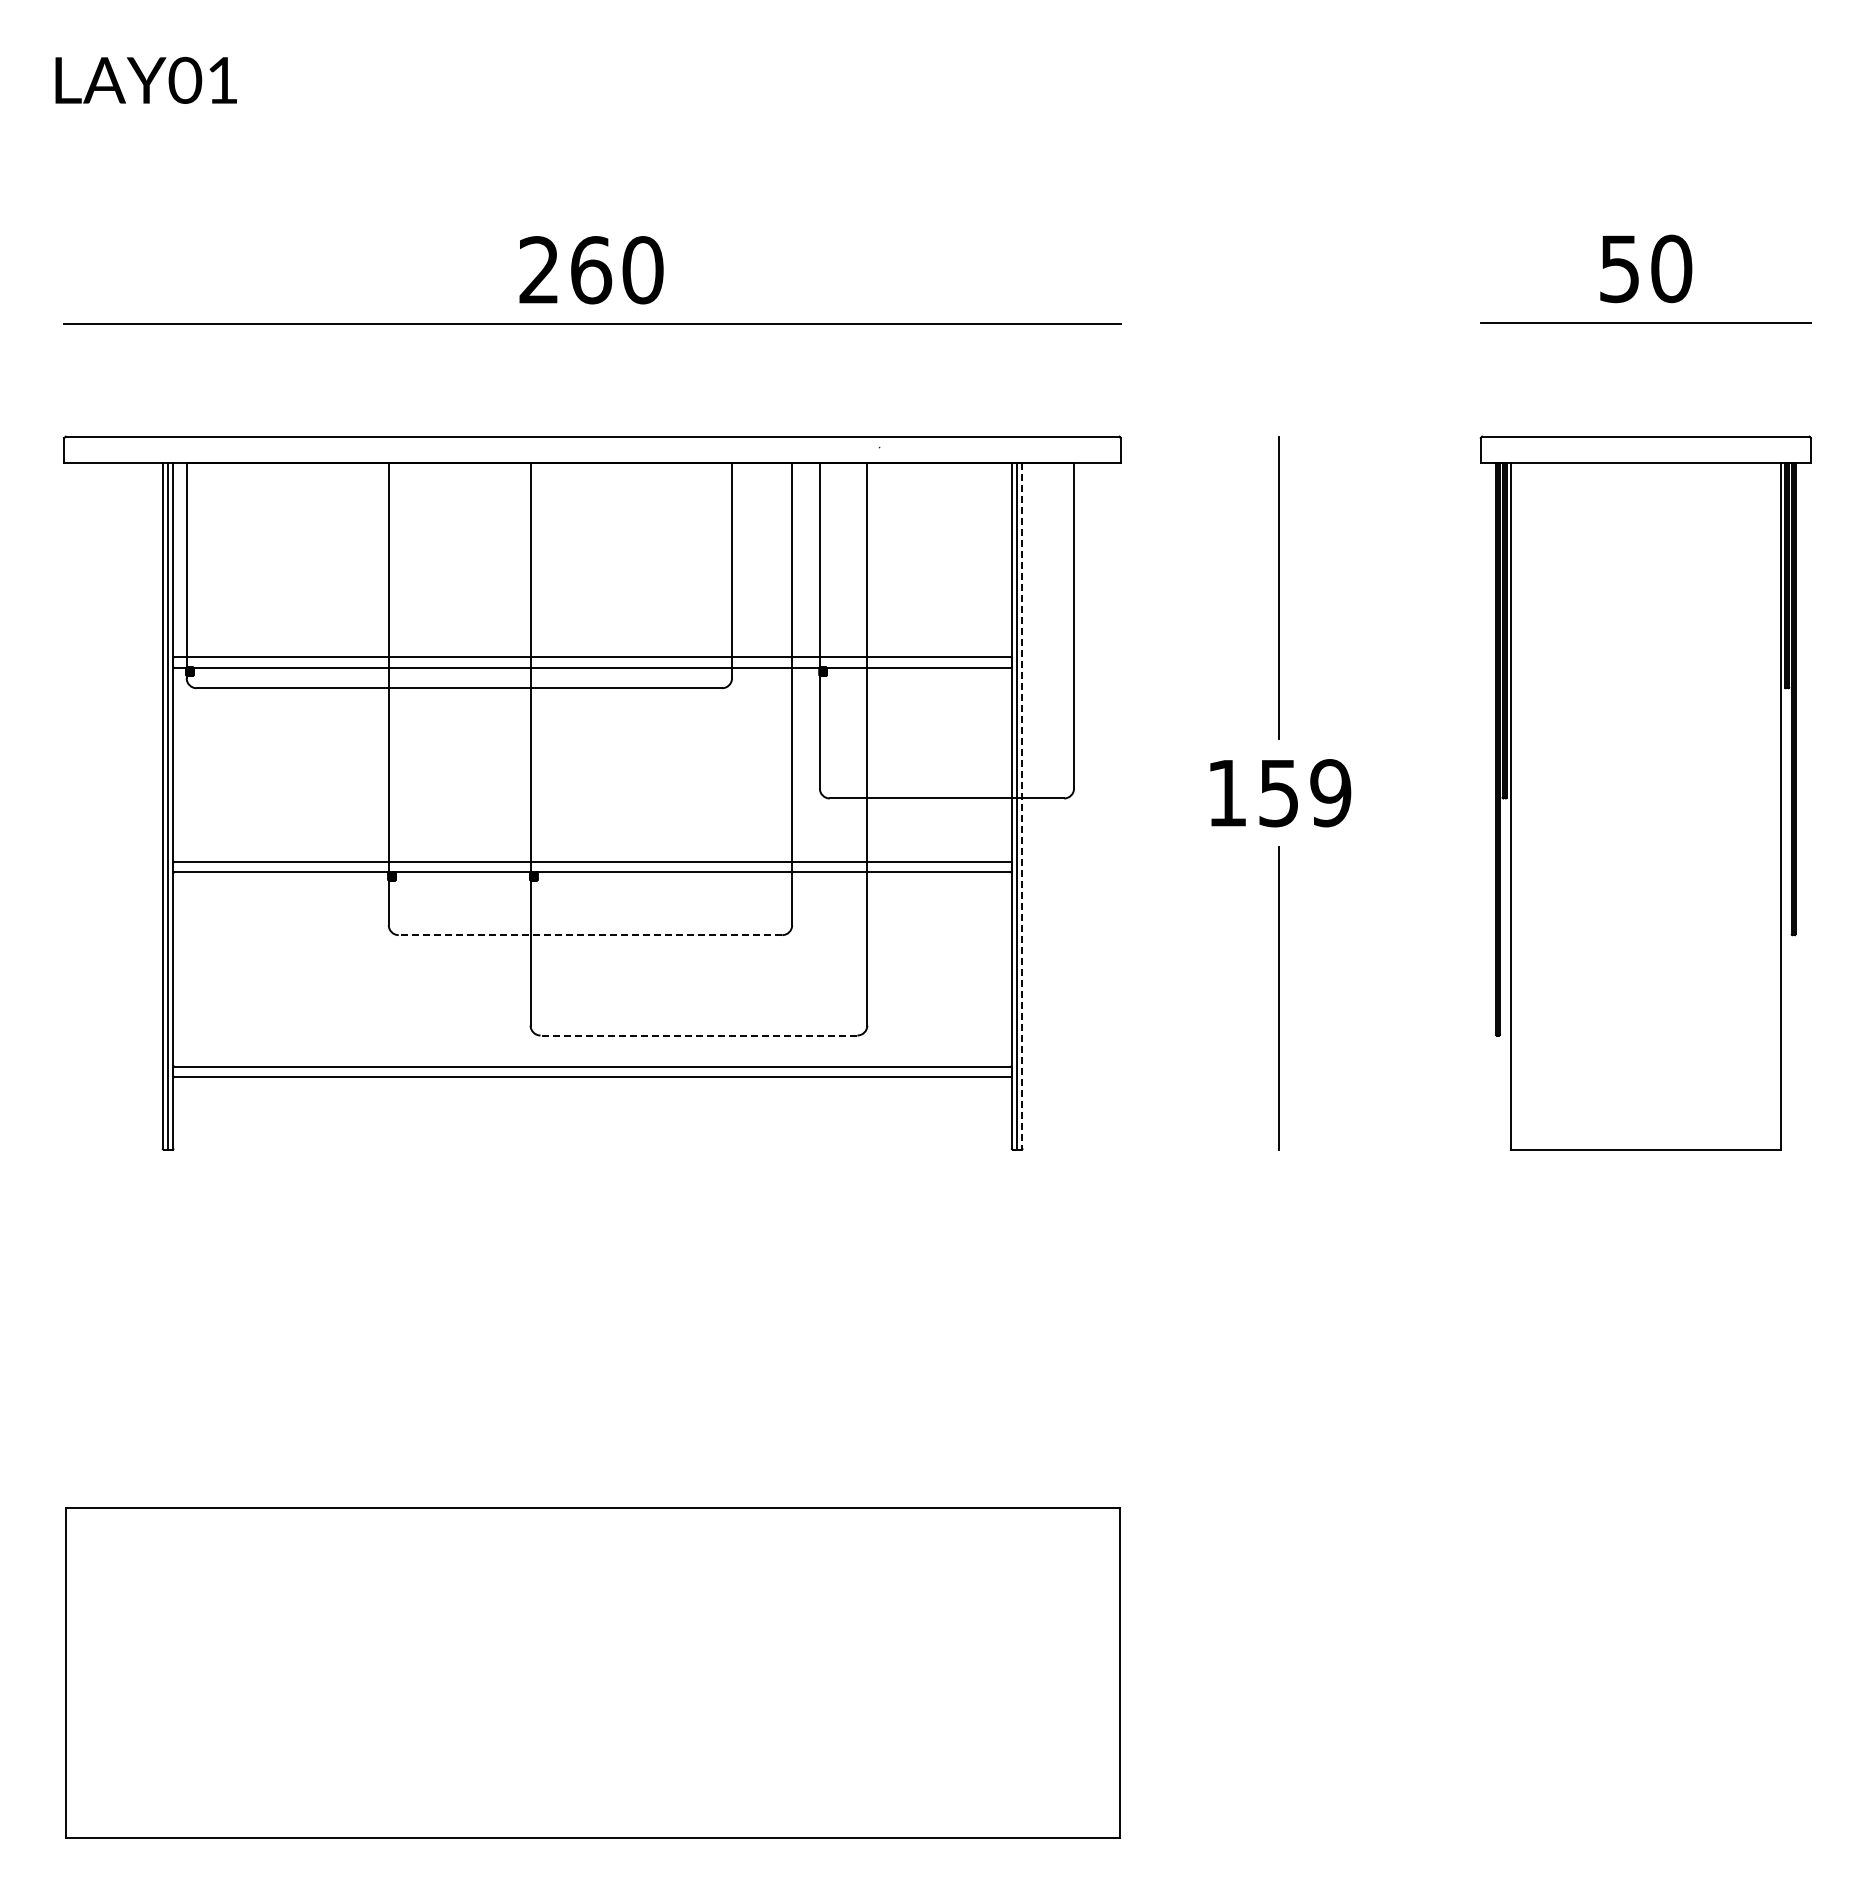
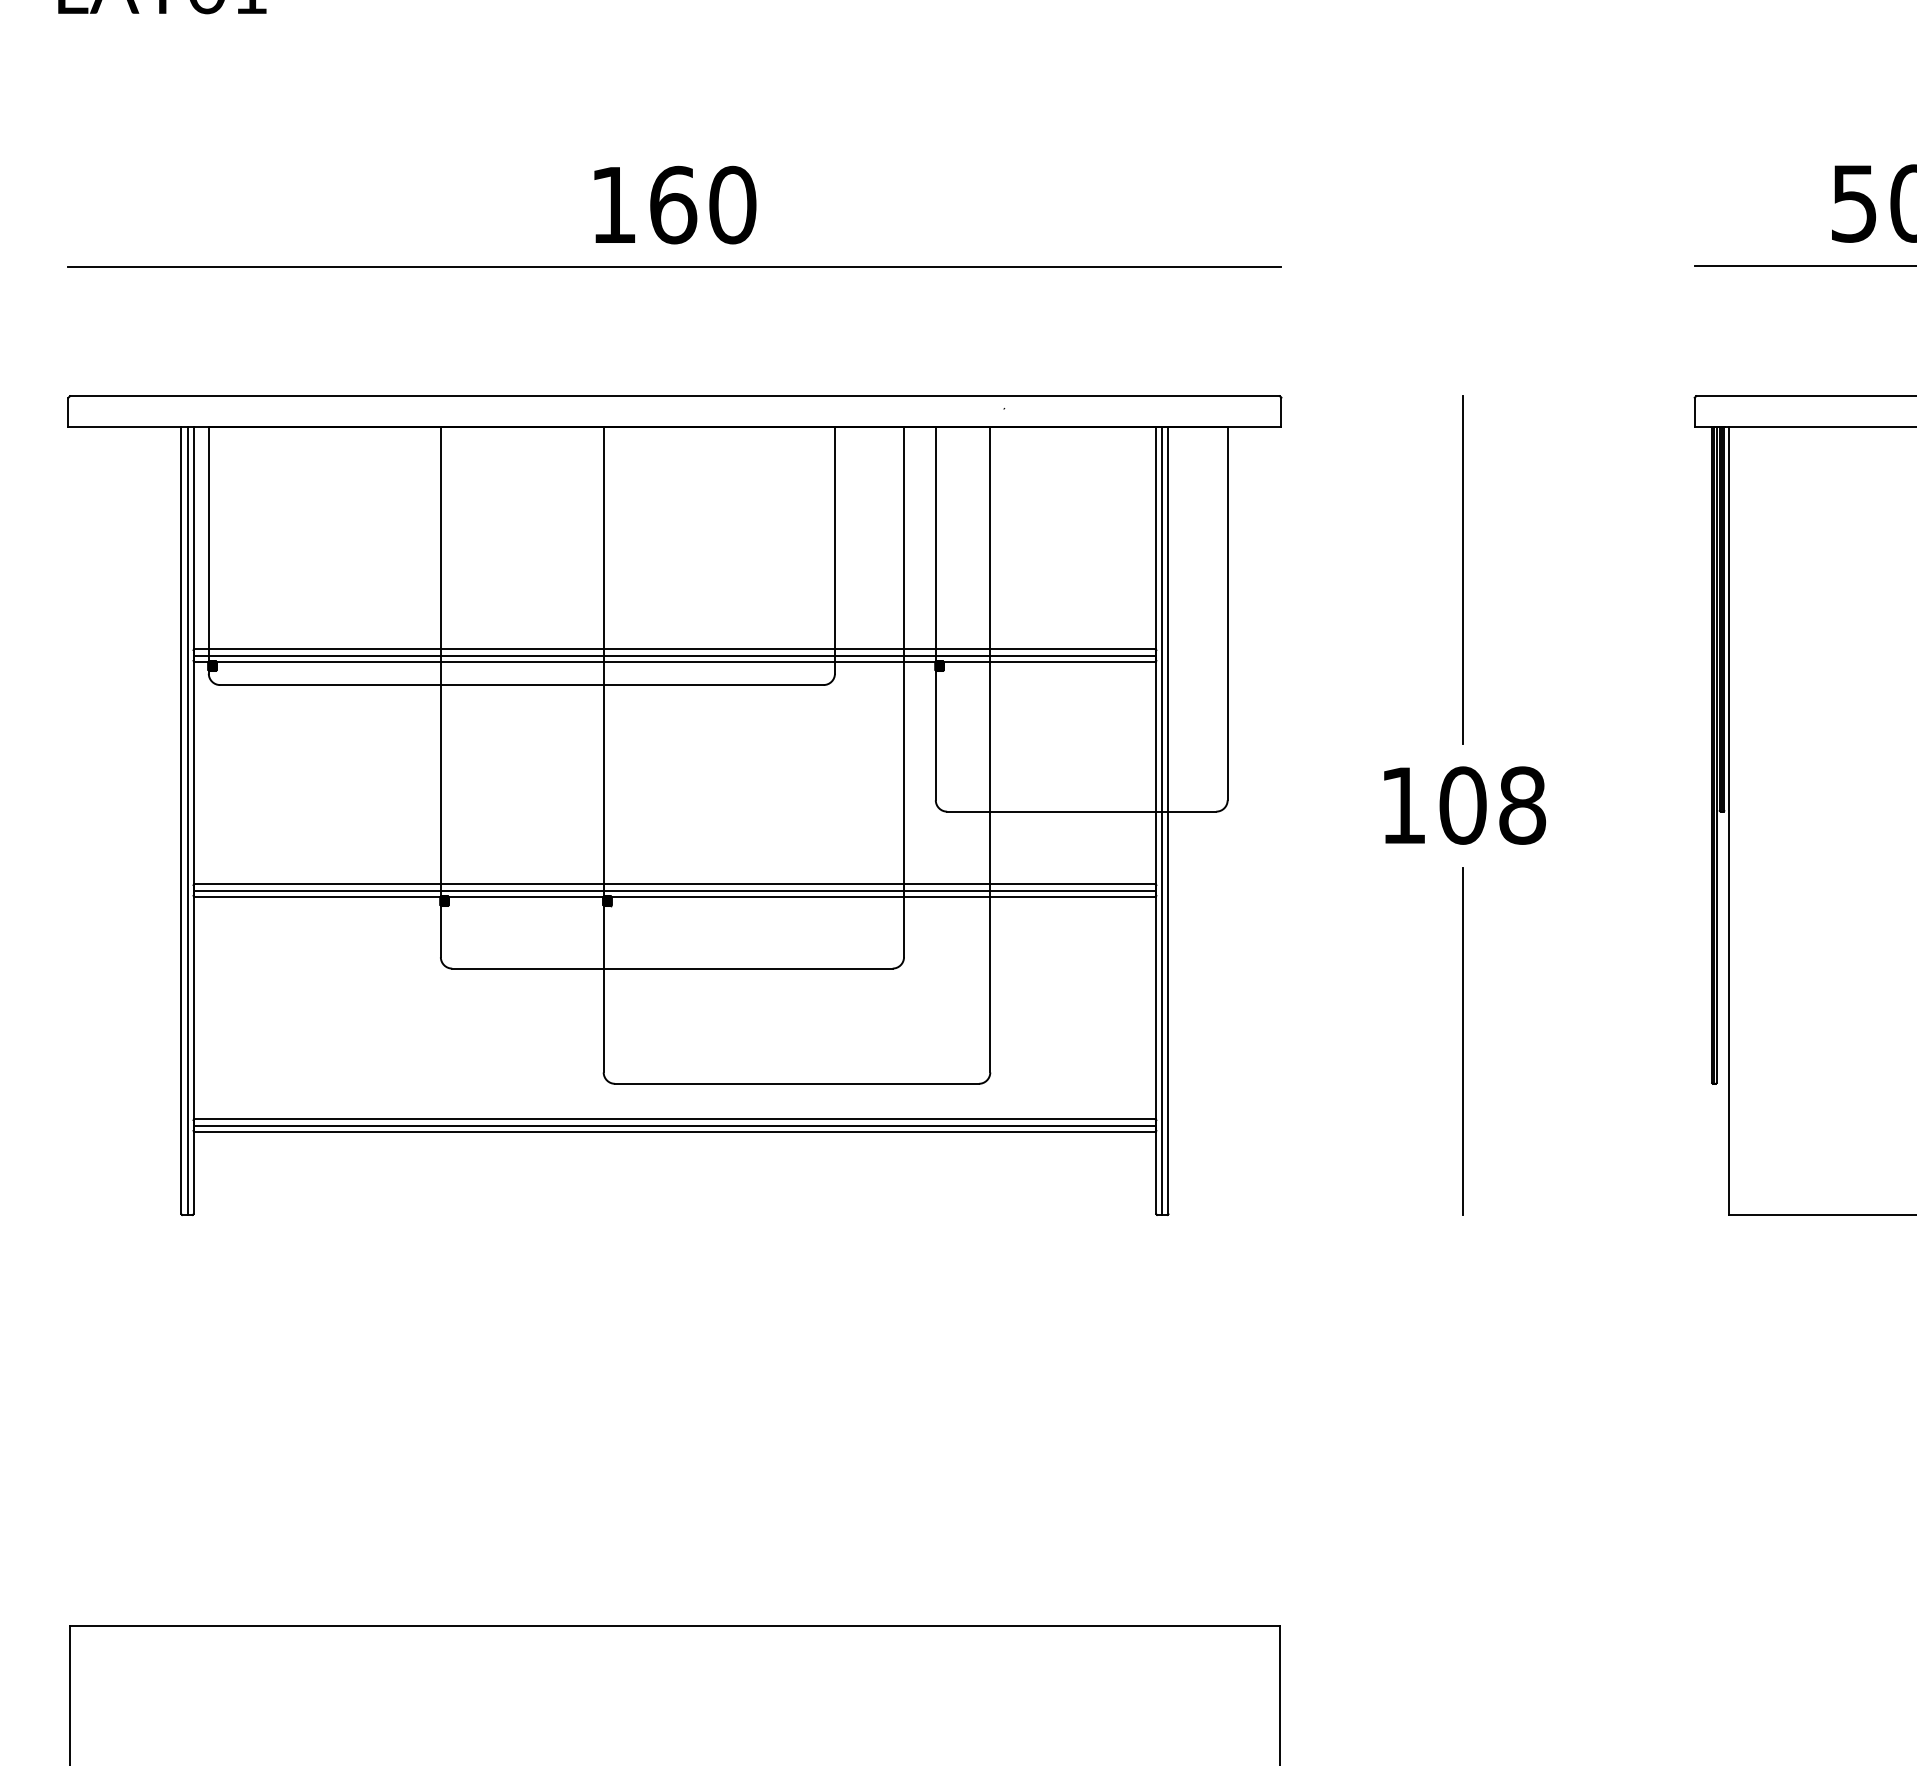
text: (538, 269) -> (612, 204), 260 -> 160
line: (592, 662) -> (674, 655), added
text: (1304, 793) -> (1492, 805), 159 -> 108
line: (1022, 806) -> (1168, 820), dashed -> solid
line: (592, 867) -> (674, 890), added
line: (590, 935) -> (672, 969), dashed -> solid
line: (698, 1035) -> (796, 1083), dashed -> solid
line: (592, 1071) -> (674, 1125), added

